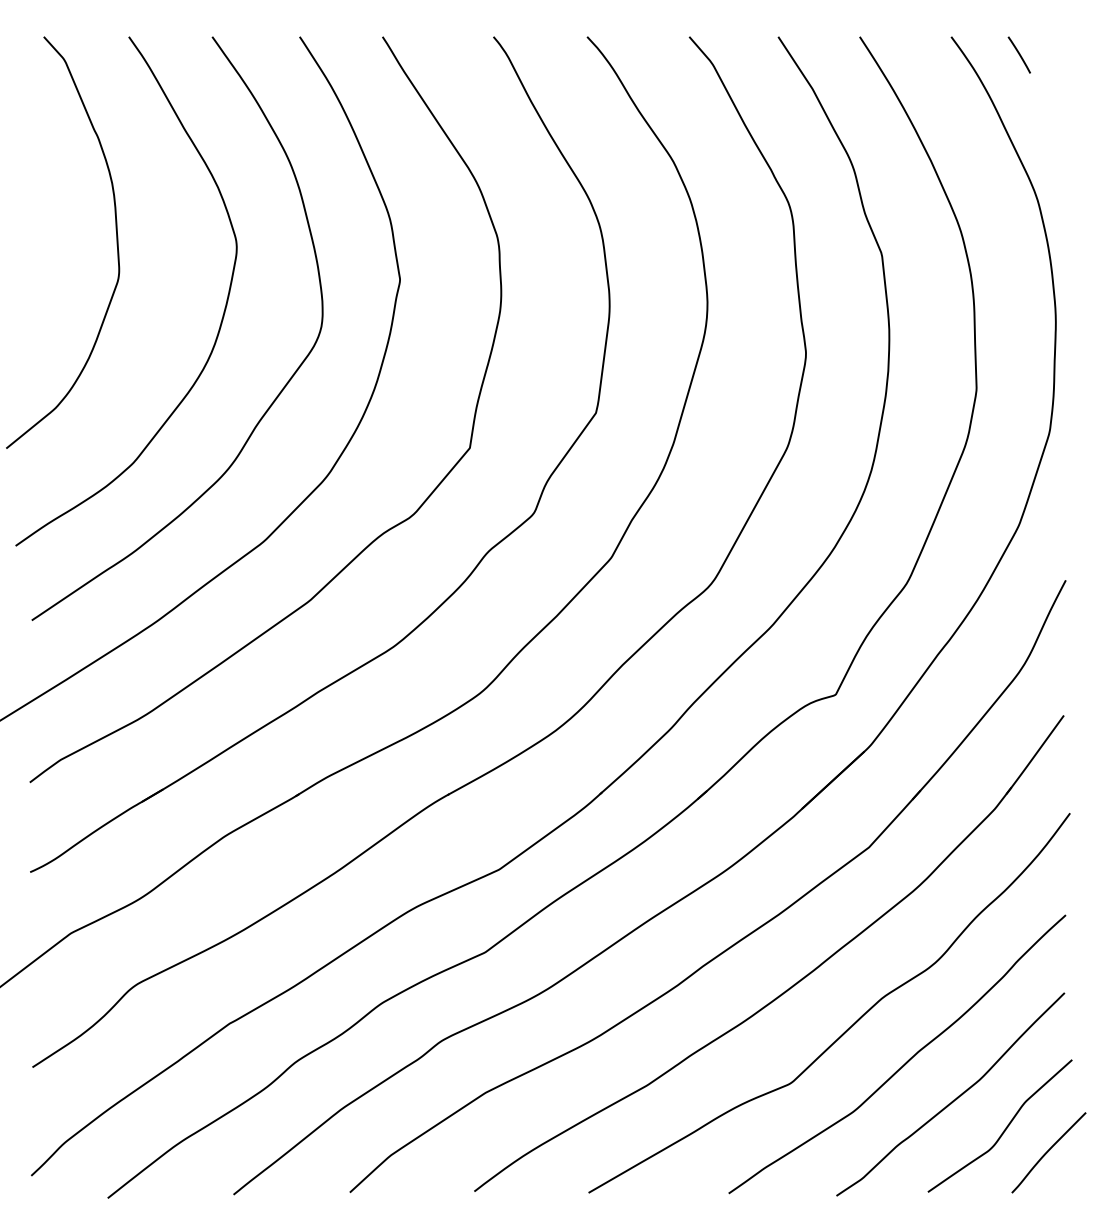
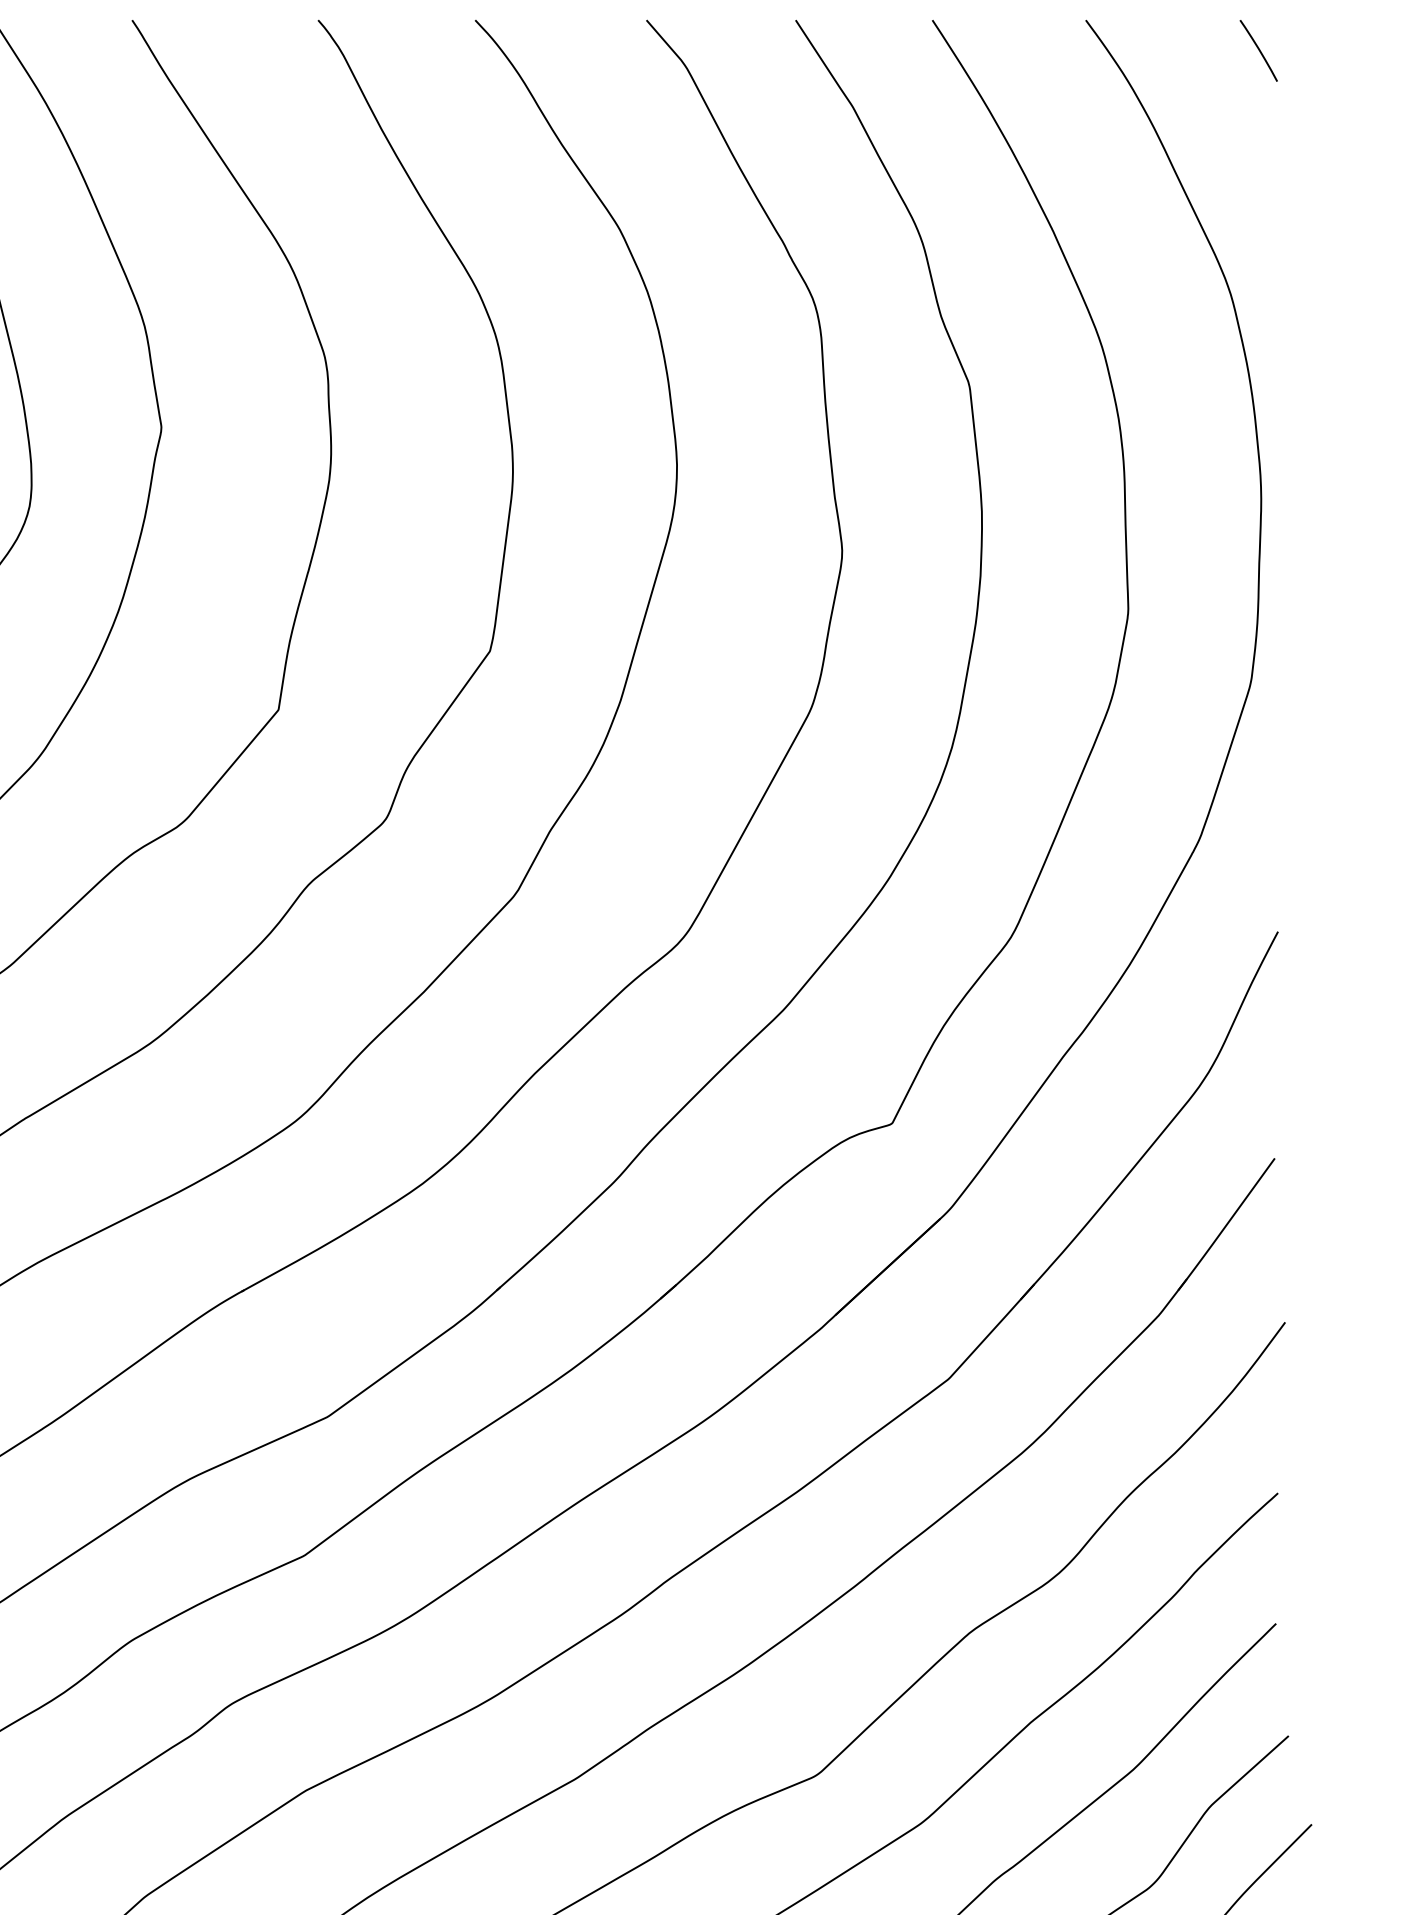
line: (1018, 54) -> (1257, 49), moved

